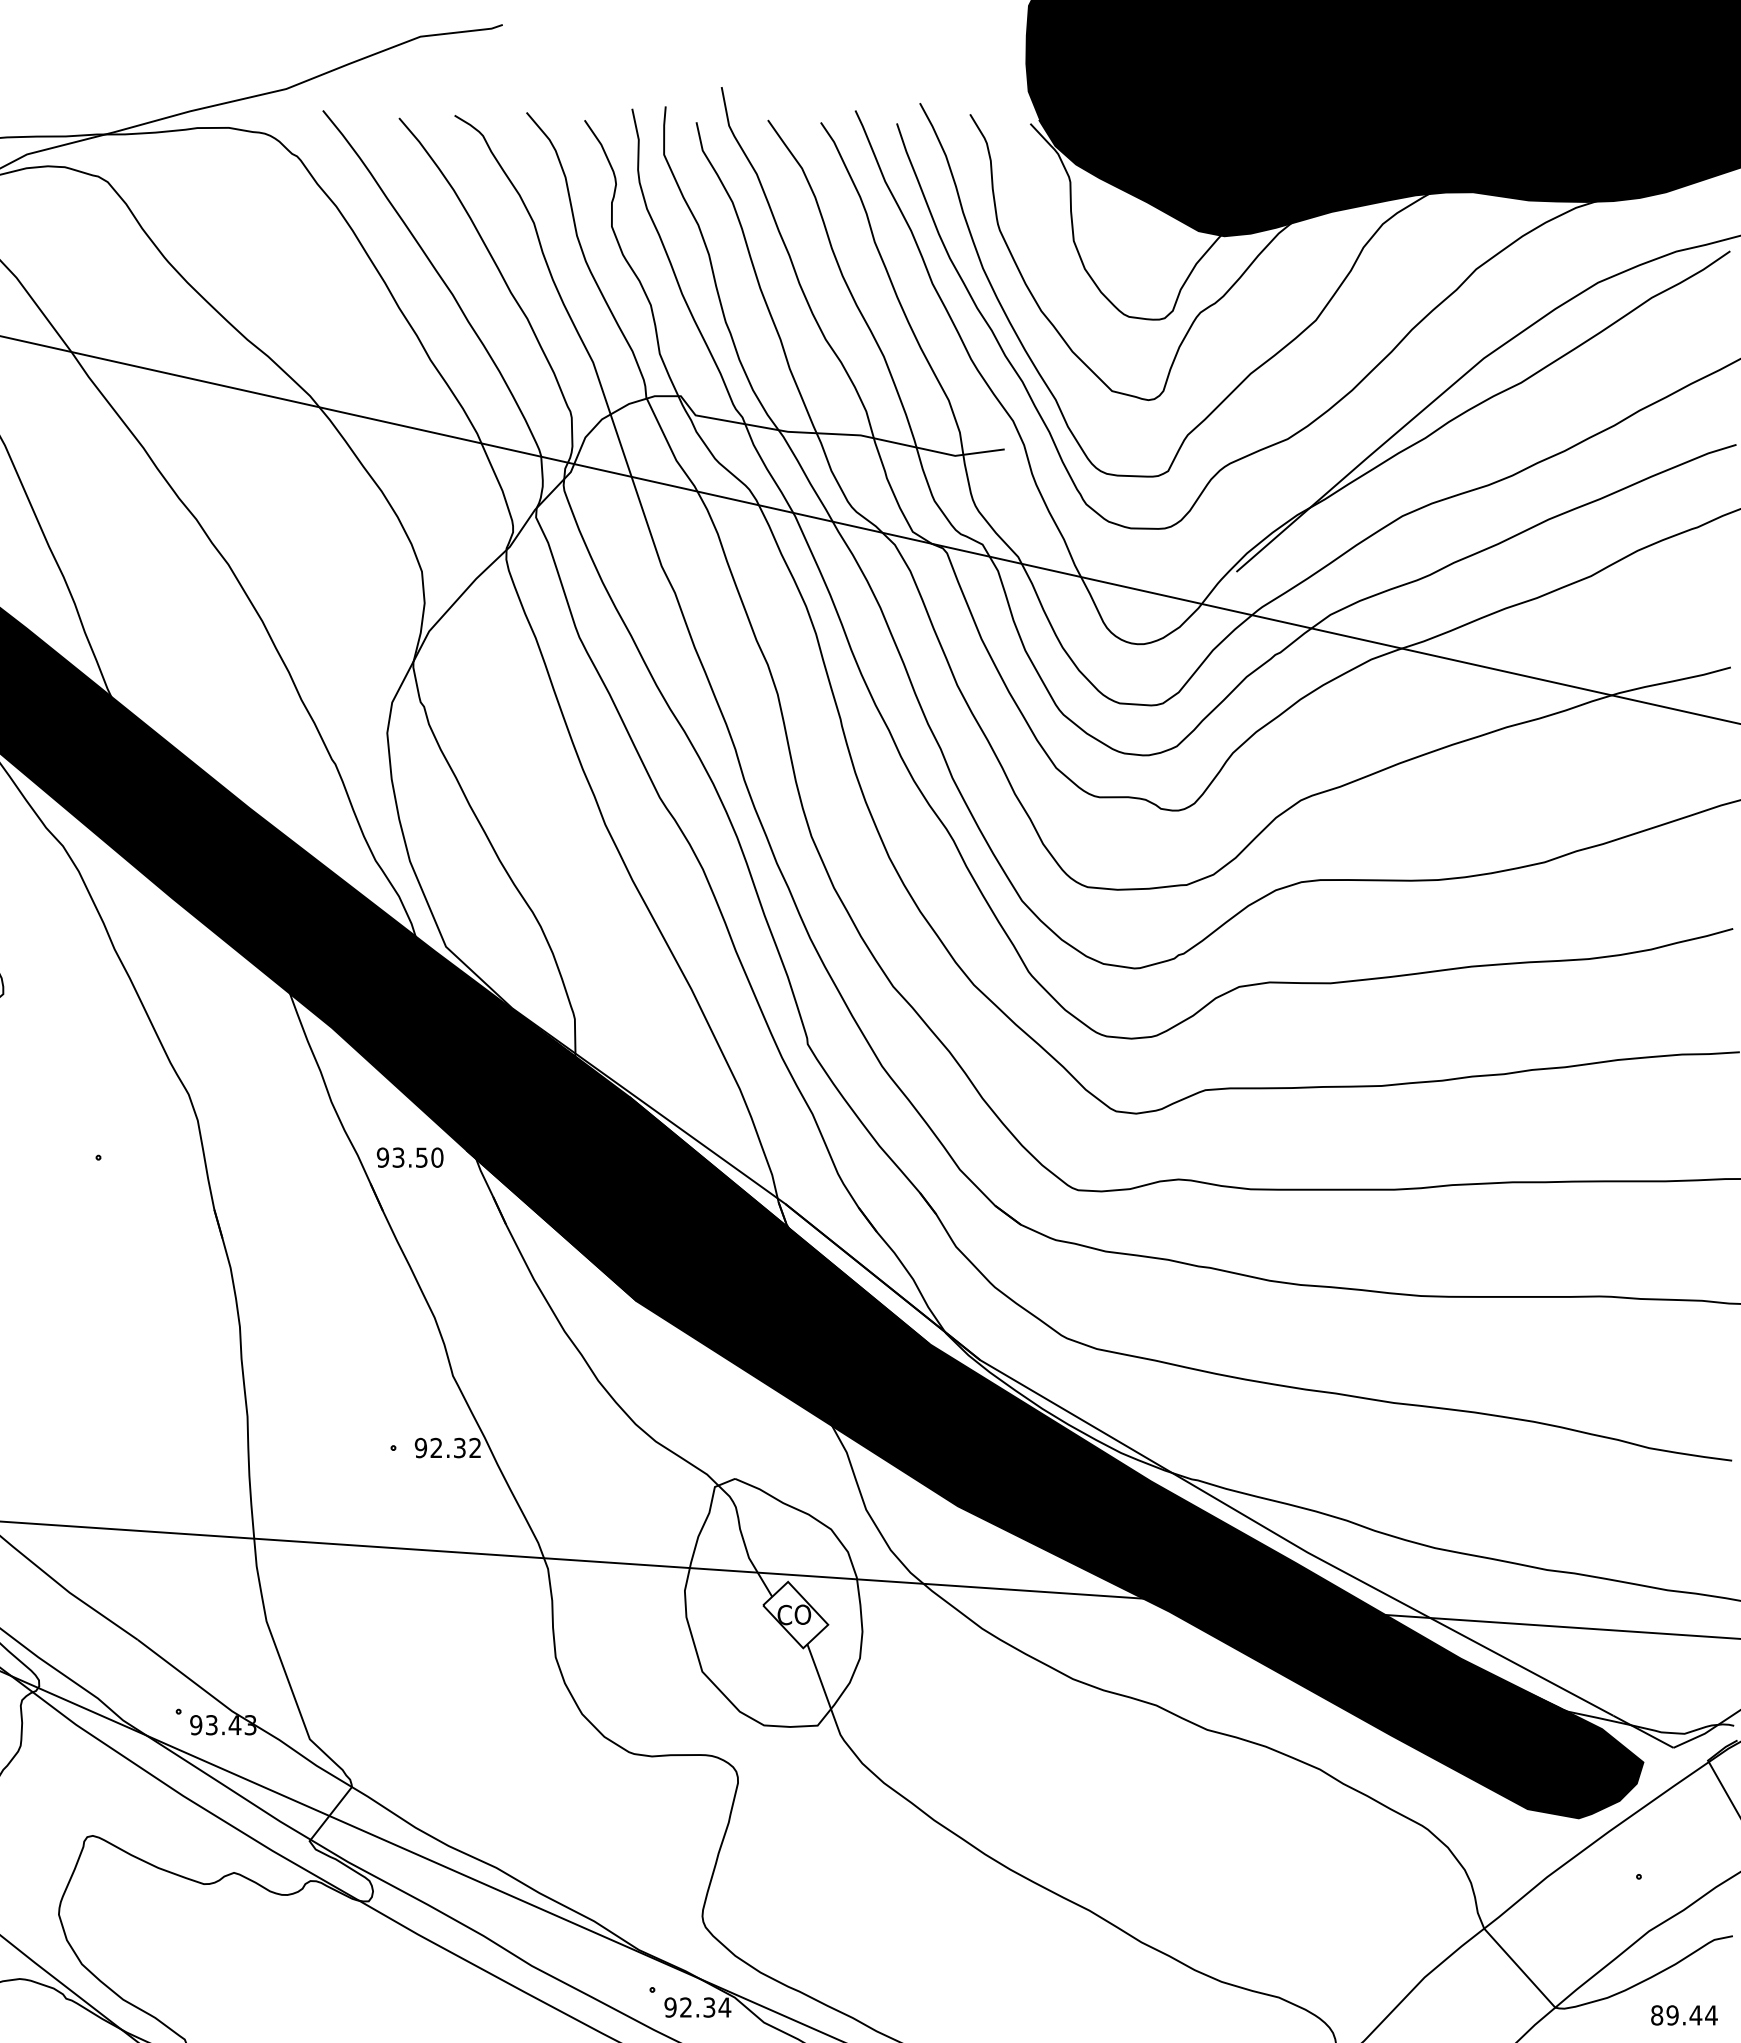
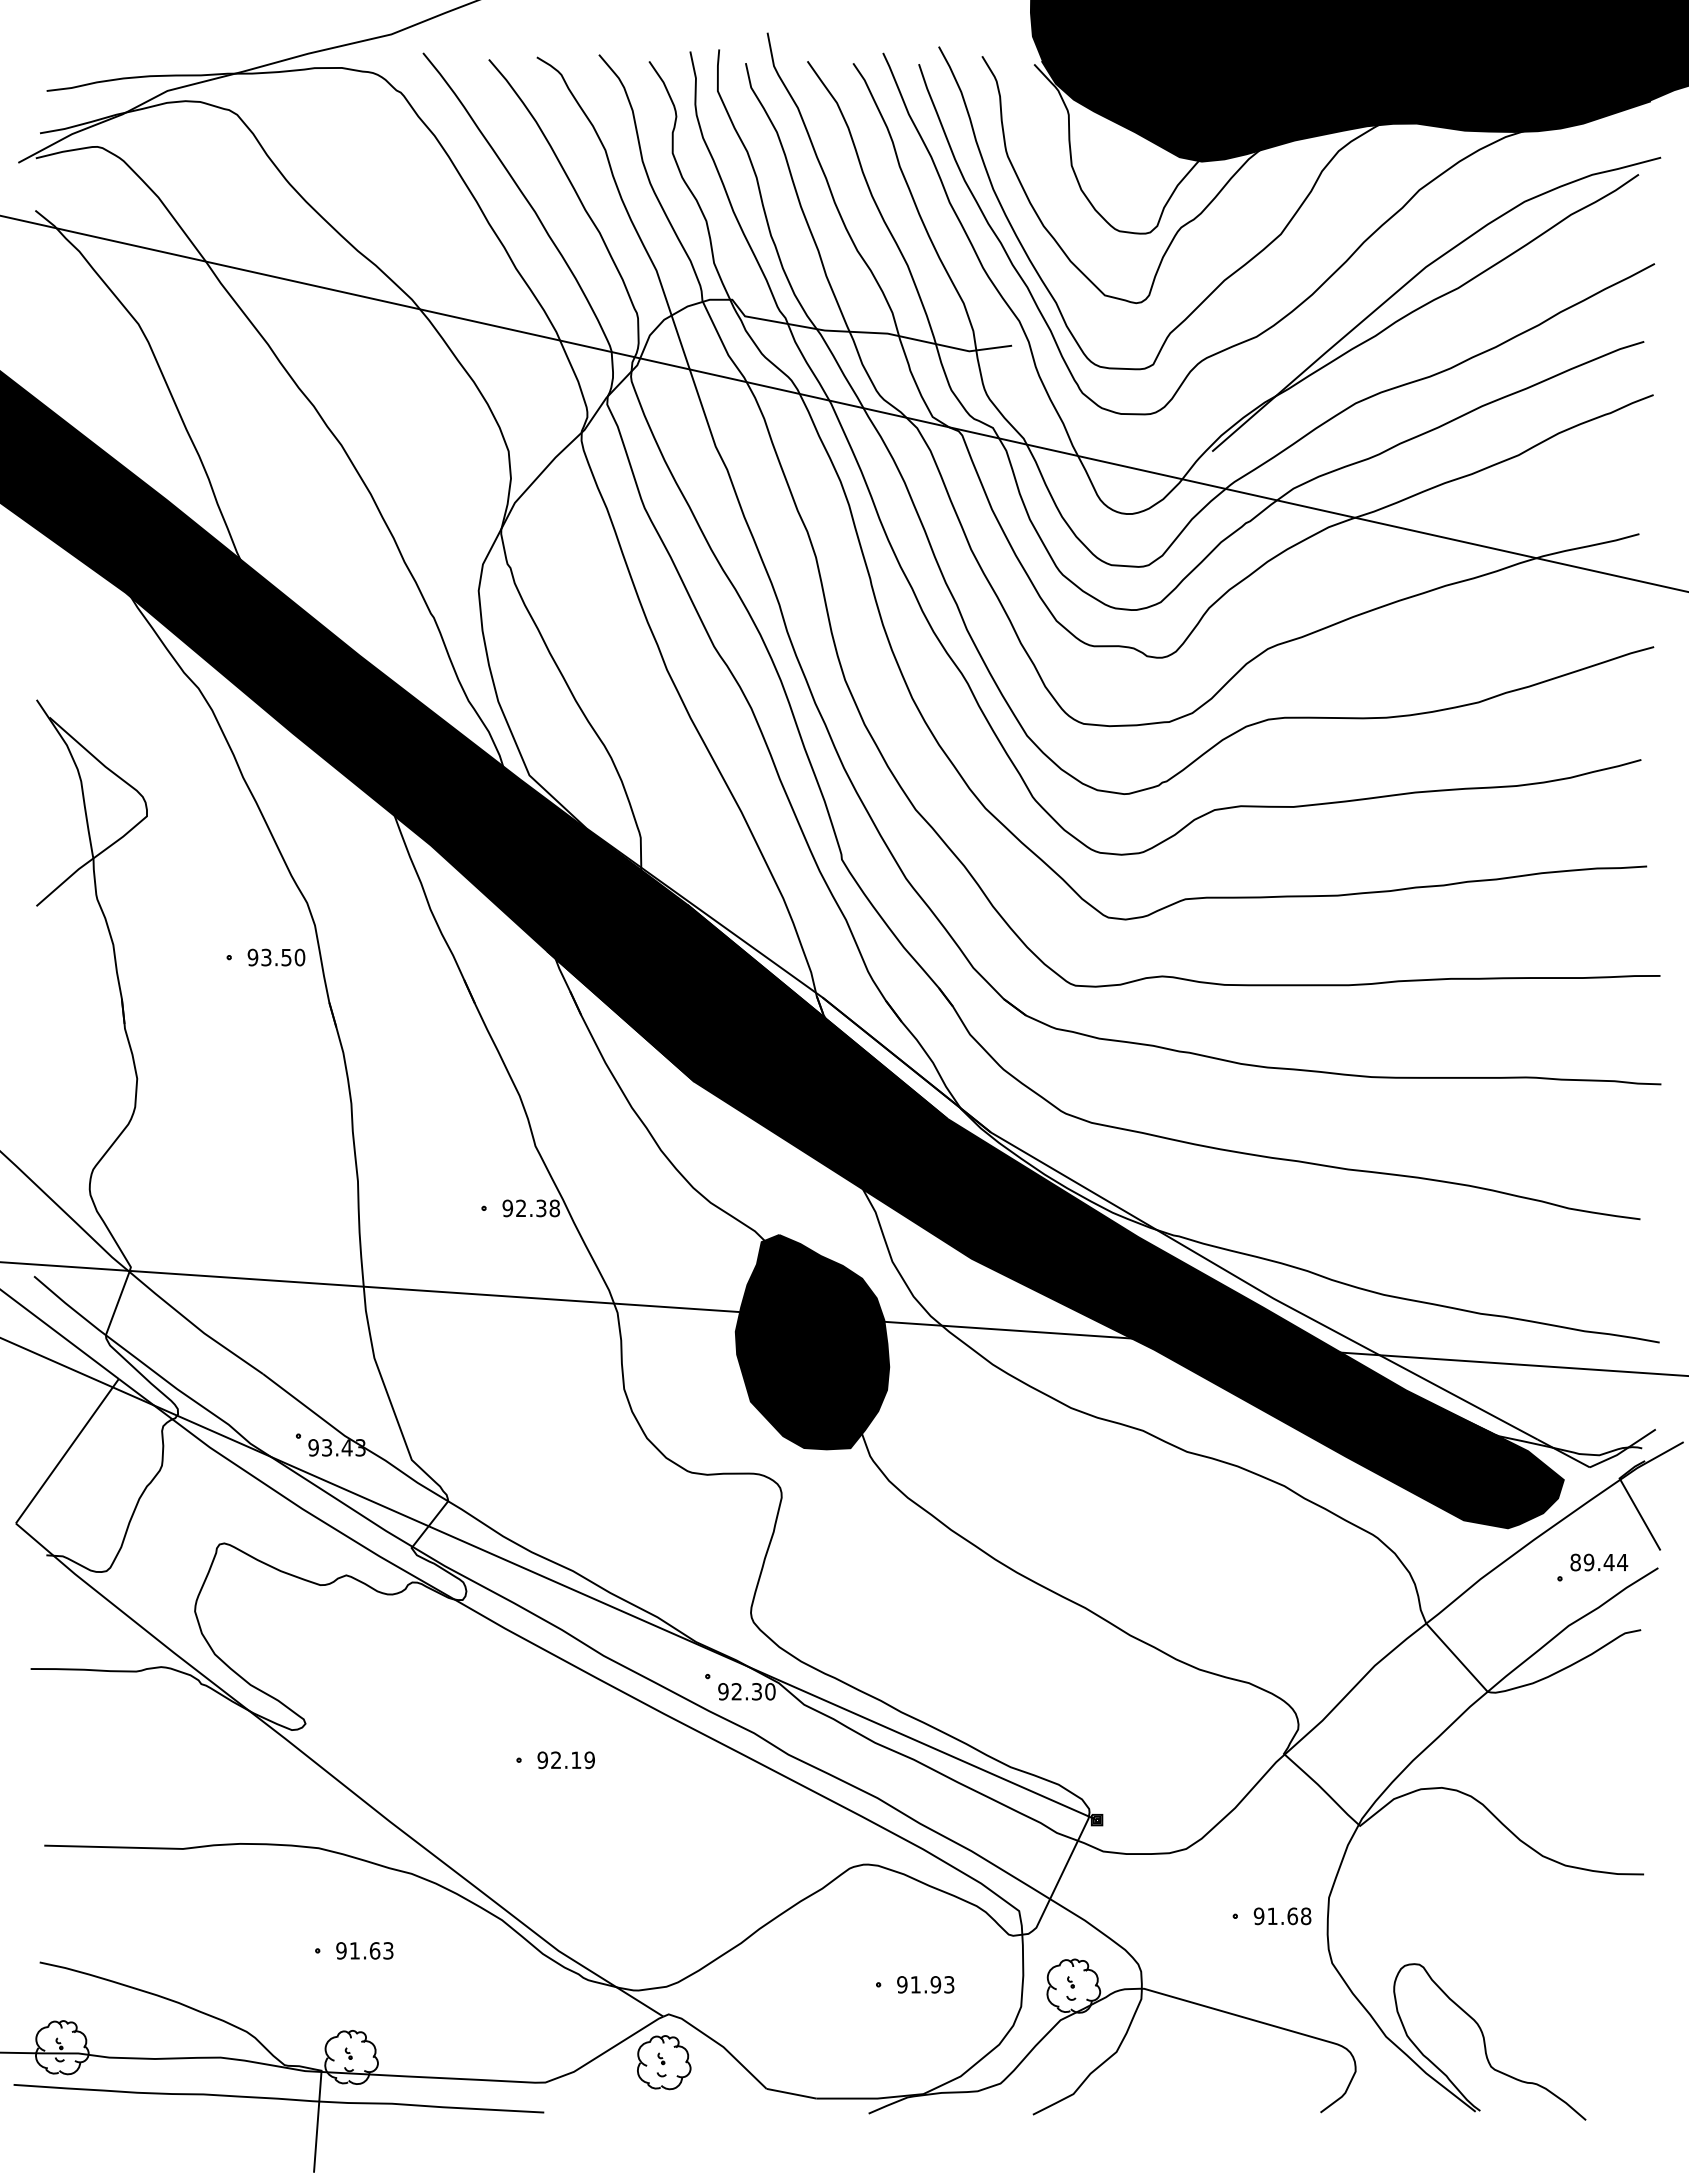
text: (410, 1157) -> (276, 957), moved
text: (475, 1448) -> (554, 1208), 92.32 -> 92.38
fill: (773, 1603) -> (812, 1342), added
text: (723, 2007) -> (769, 1691), 92.34 -> 92.30
text: (1684, 2015) -> (1599, 1562), moved

